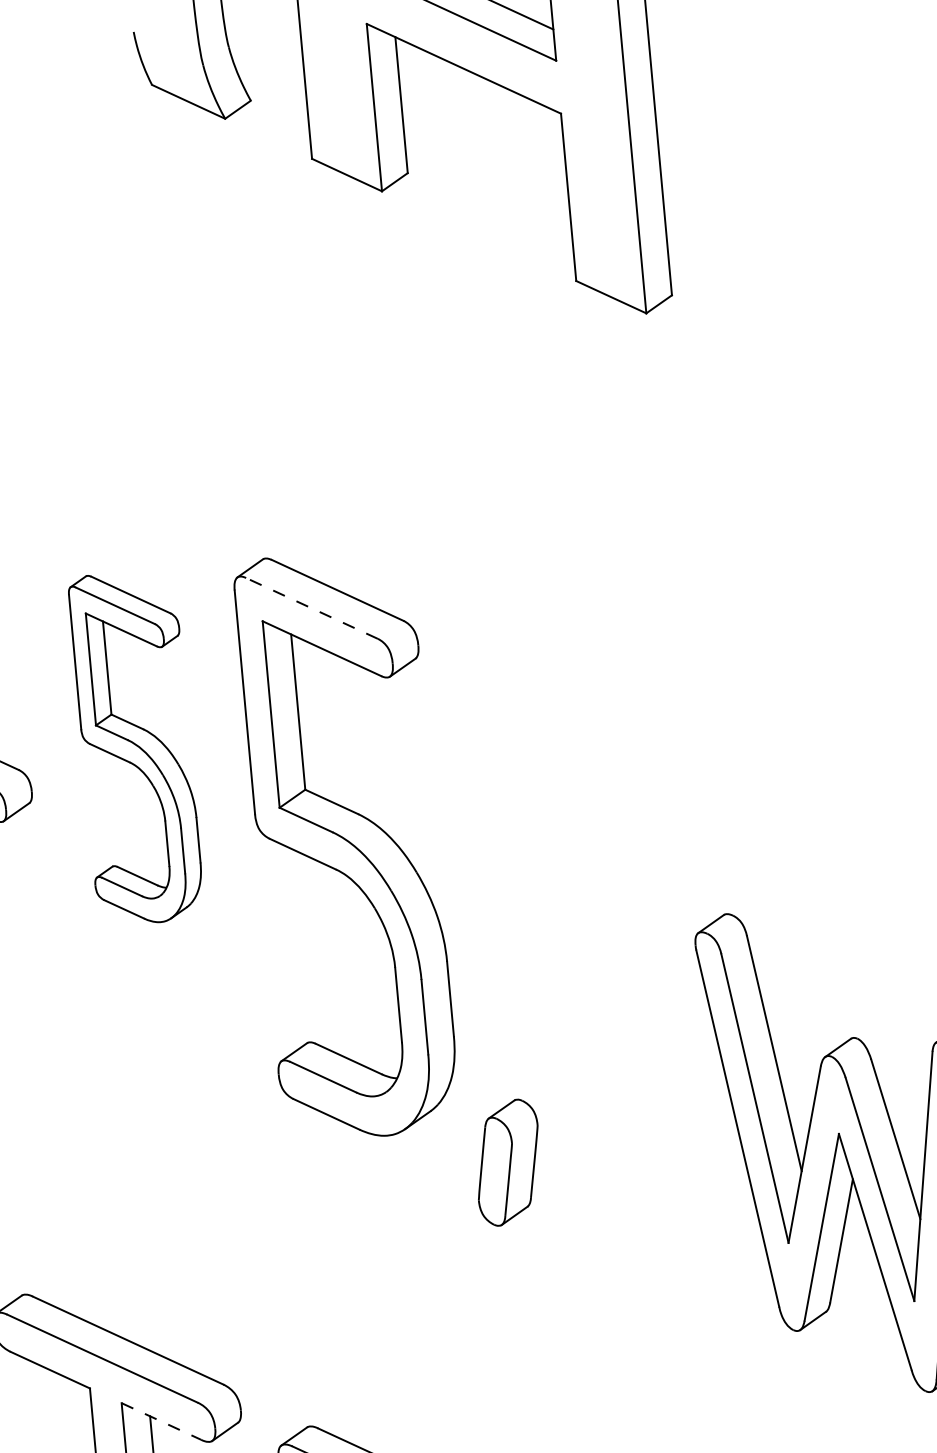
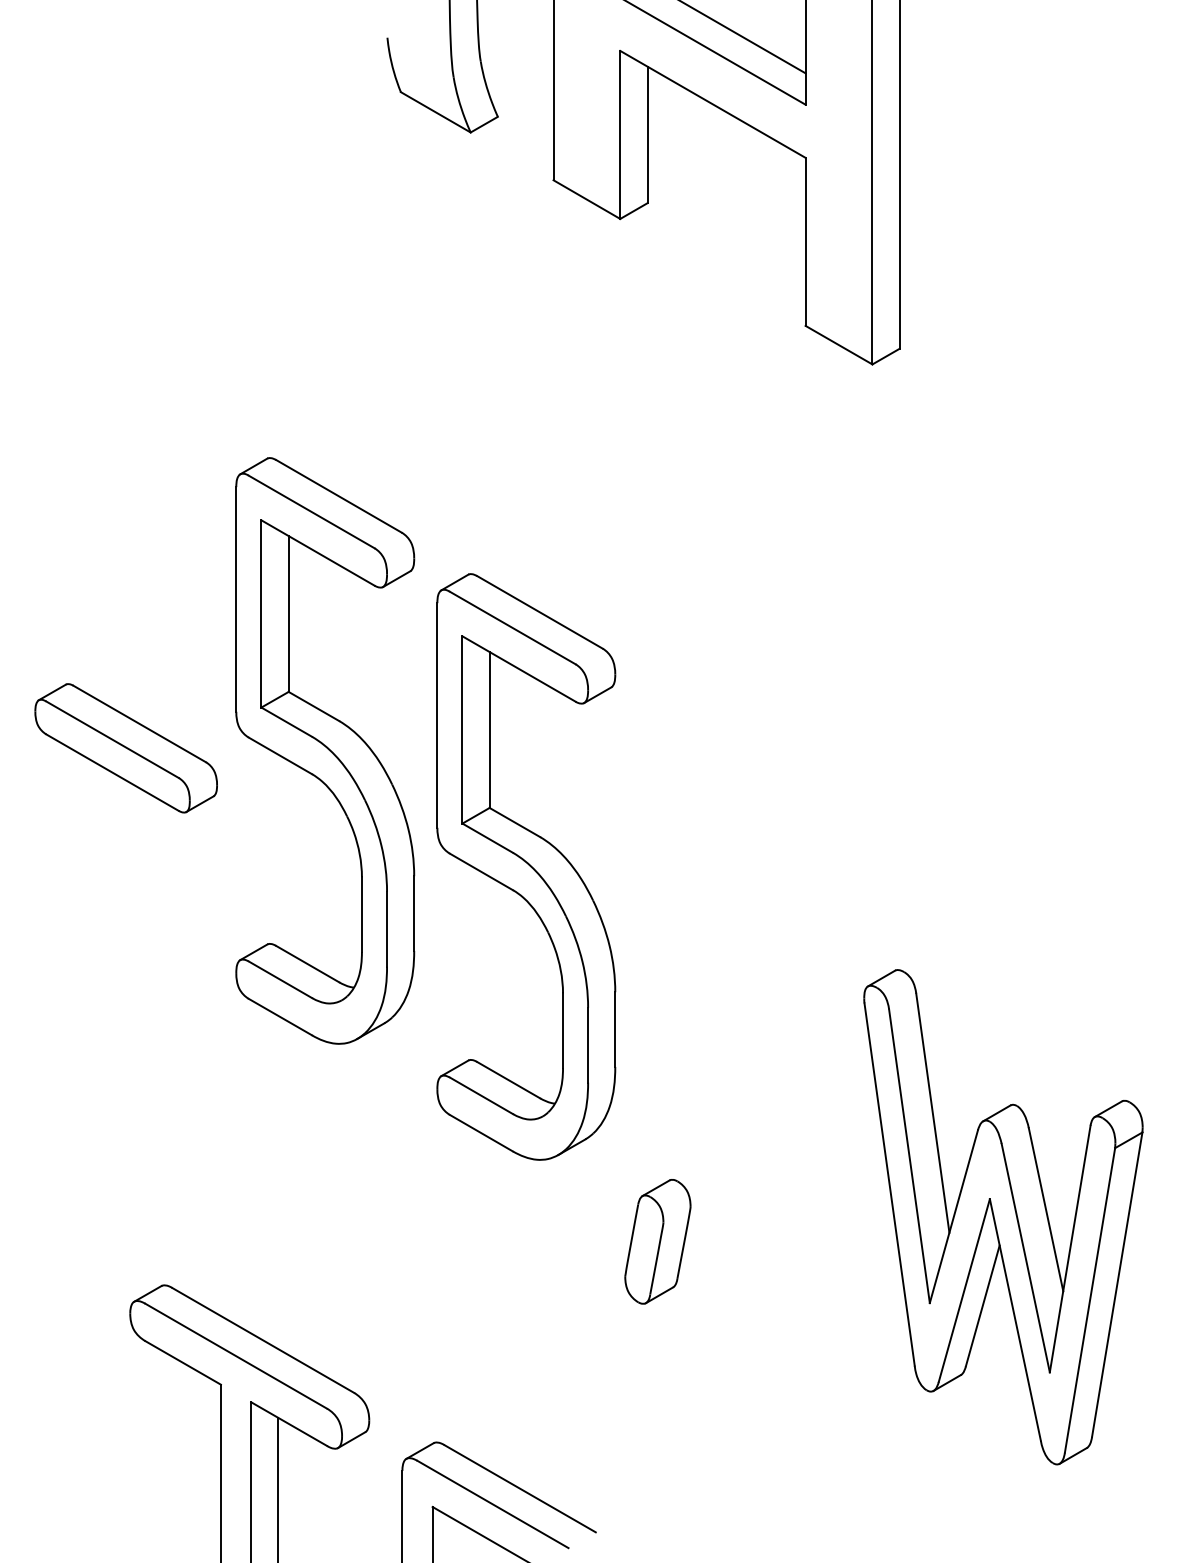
line: (311, 608) -> (512, 628), dashed -> solid
part: (136, 747) -> (325, 750), size x1.67
part: (507, 1162) -> (657, 1241), moved
line: (161, 1421) -> (289, 1424), dashed -> solid

